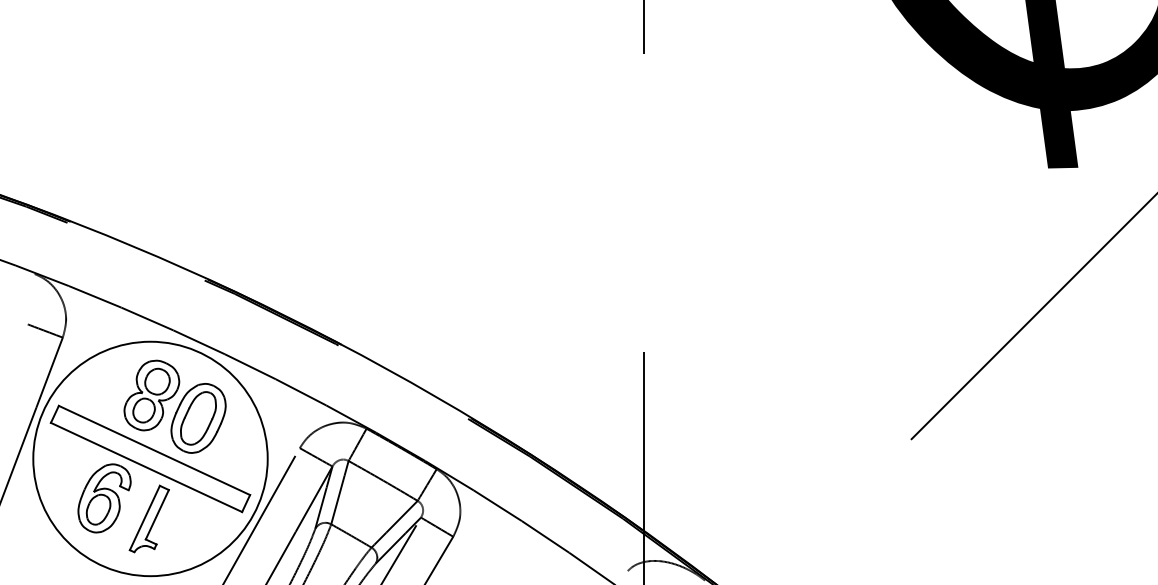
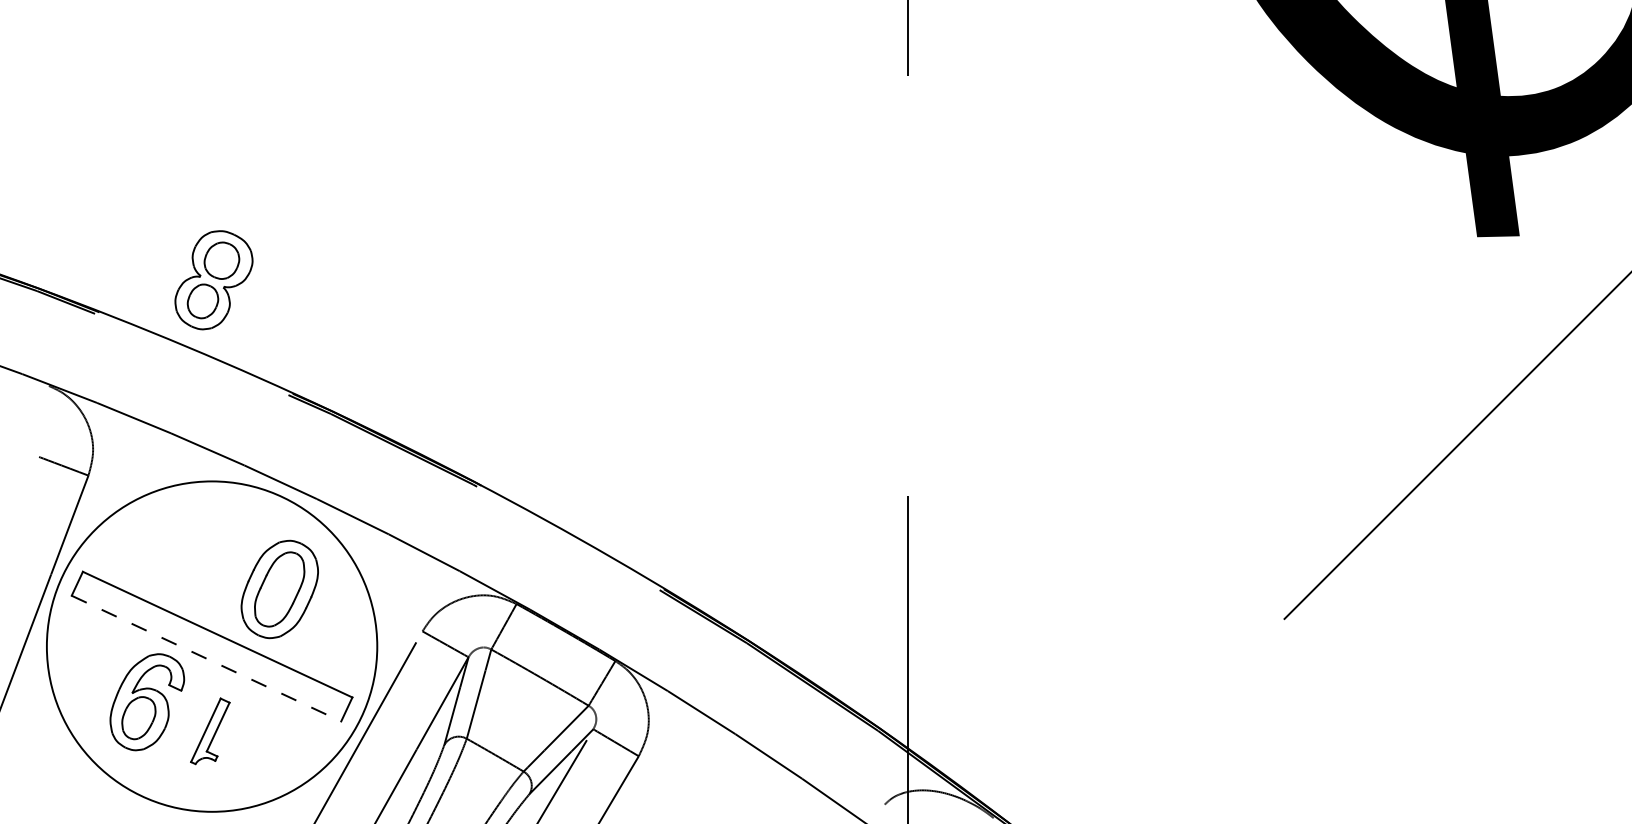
part: (151, 395) -> (213, 280), moved
line: (146, 467) -> (206, 658), solid -> dashed
part: (148, 519) -> (209, 731), size x0.7

